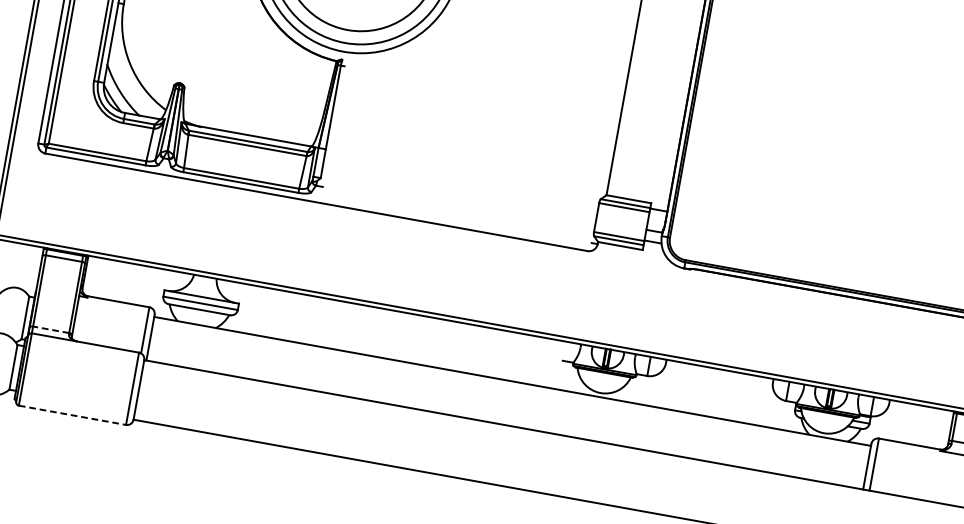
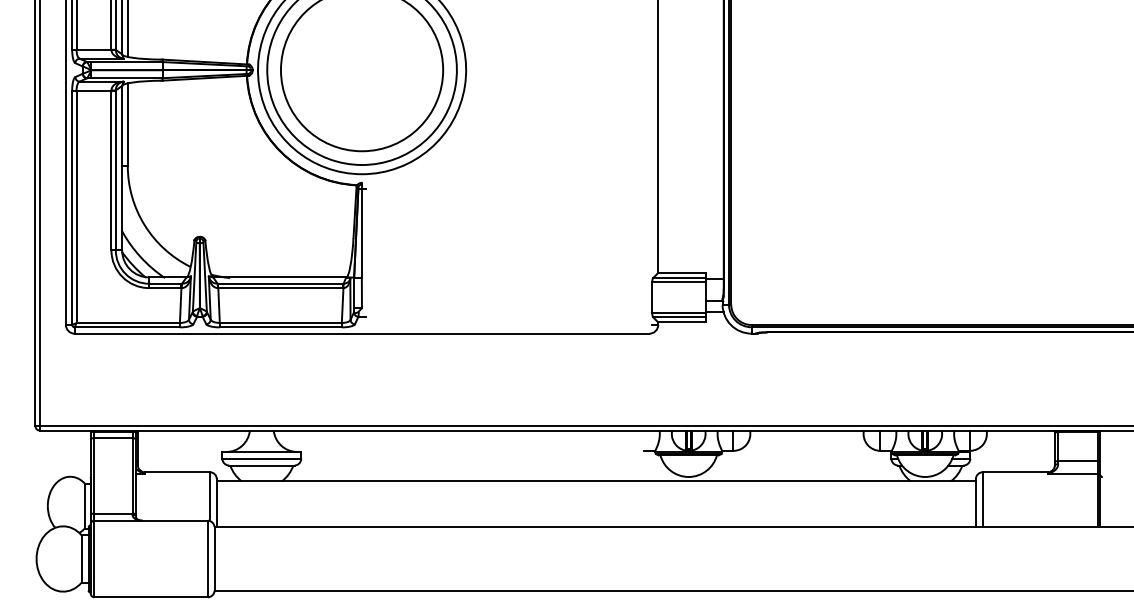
line: (50, 329) -> (112, 513), dashed -> solid
line: (72, 415) -> (151, 597), dashed -> solid

